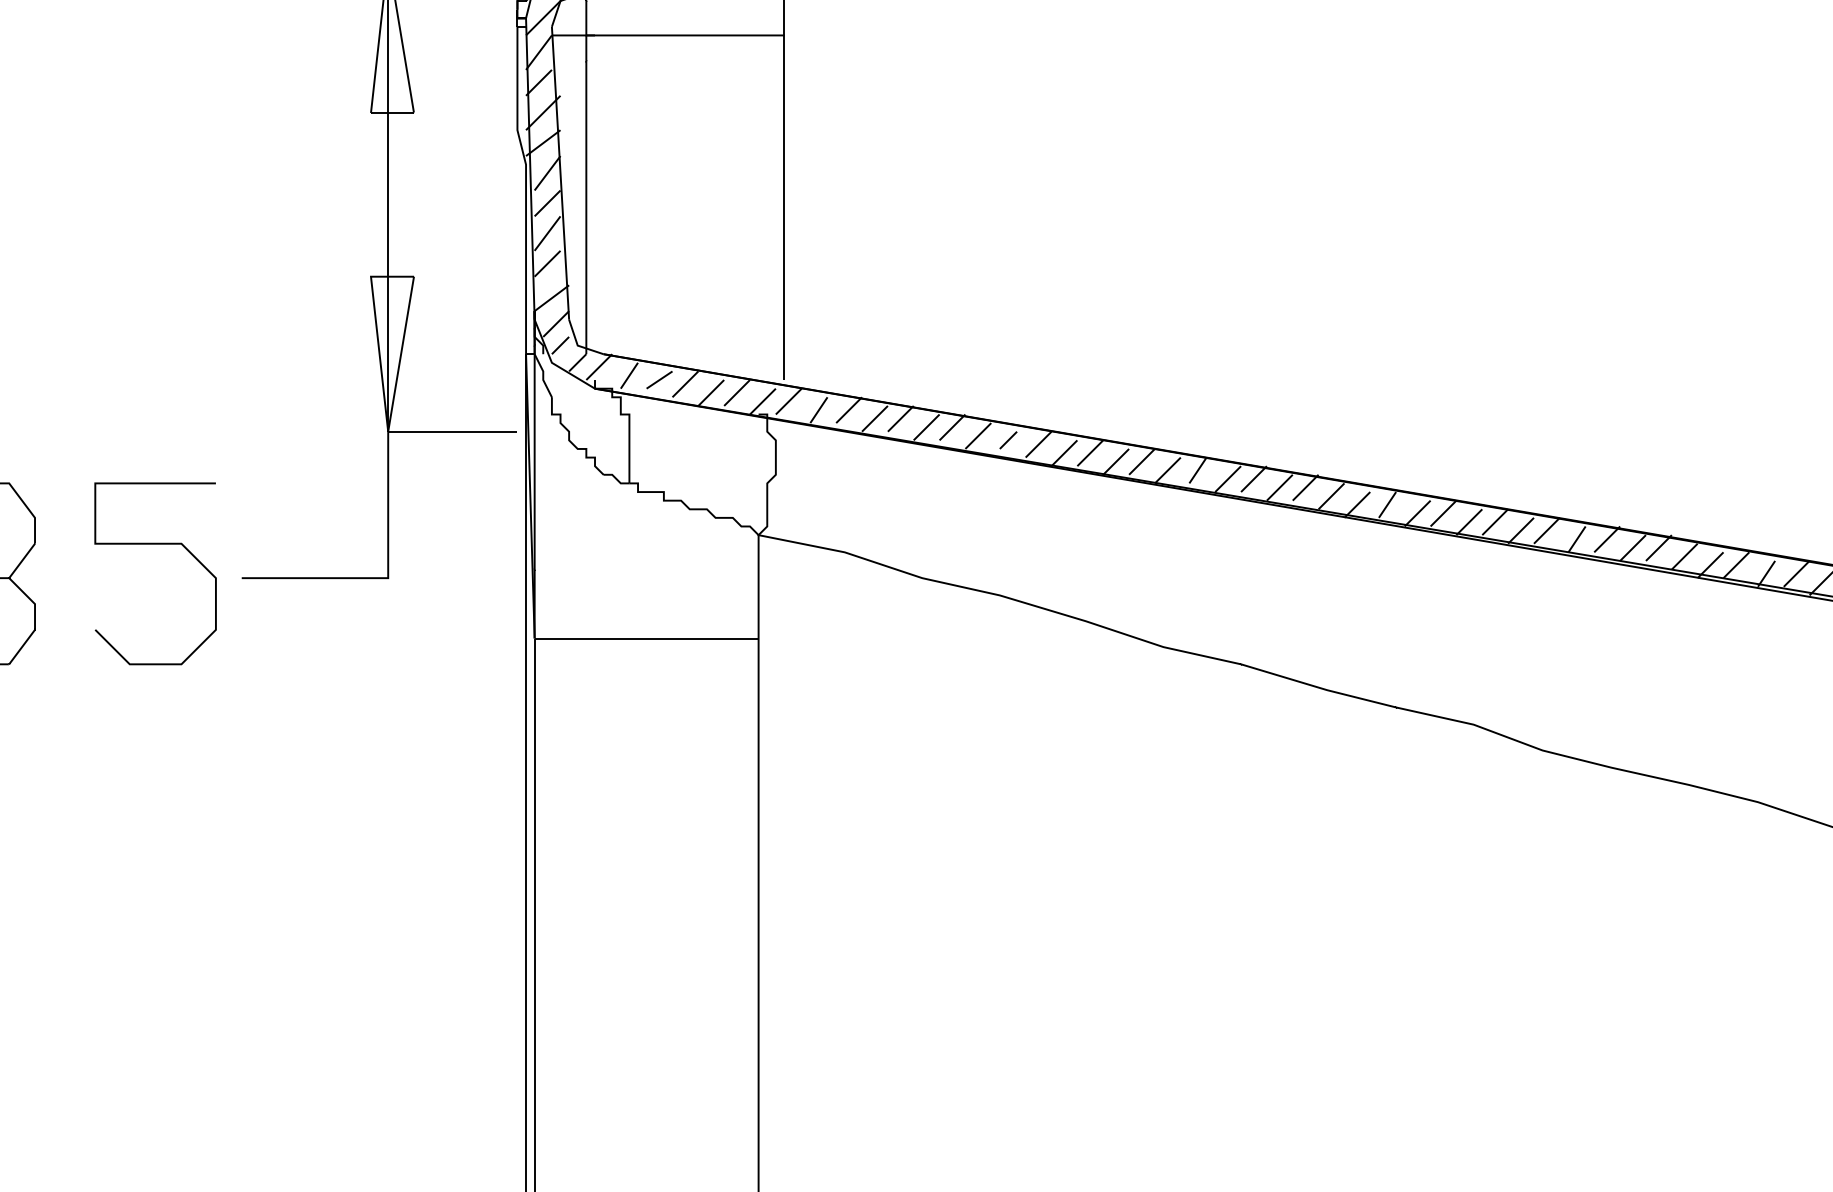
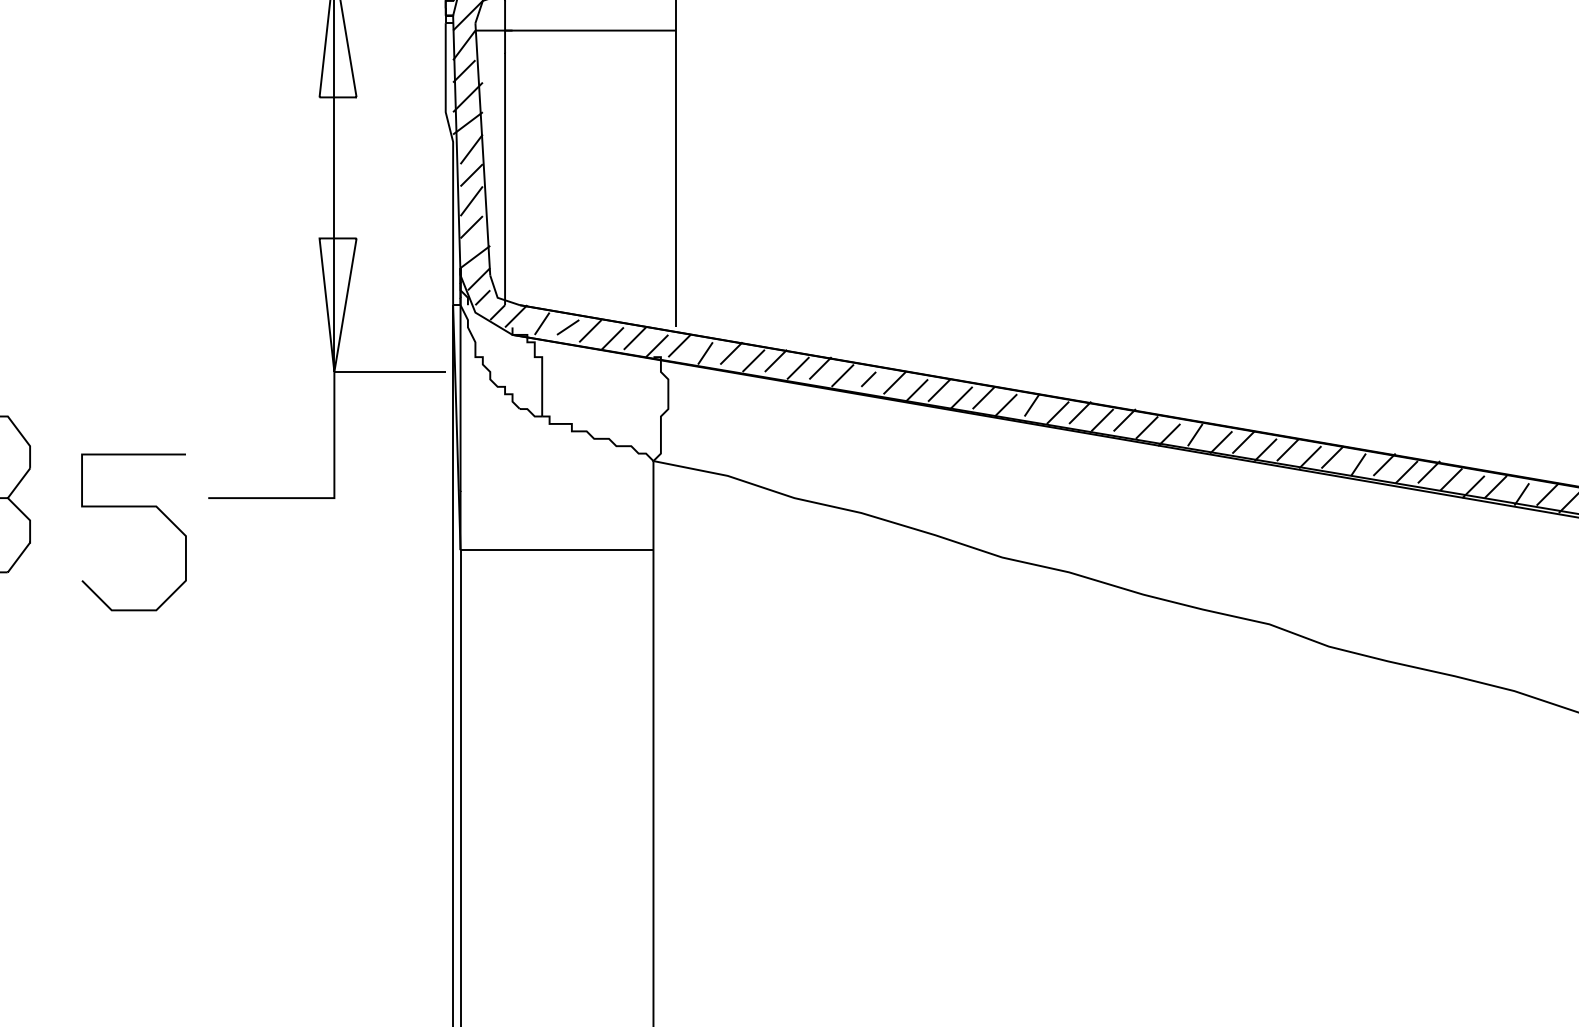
curve: (155, 544) -> (133, 507), moved

